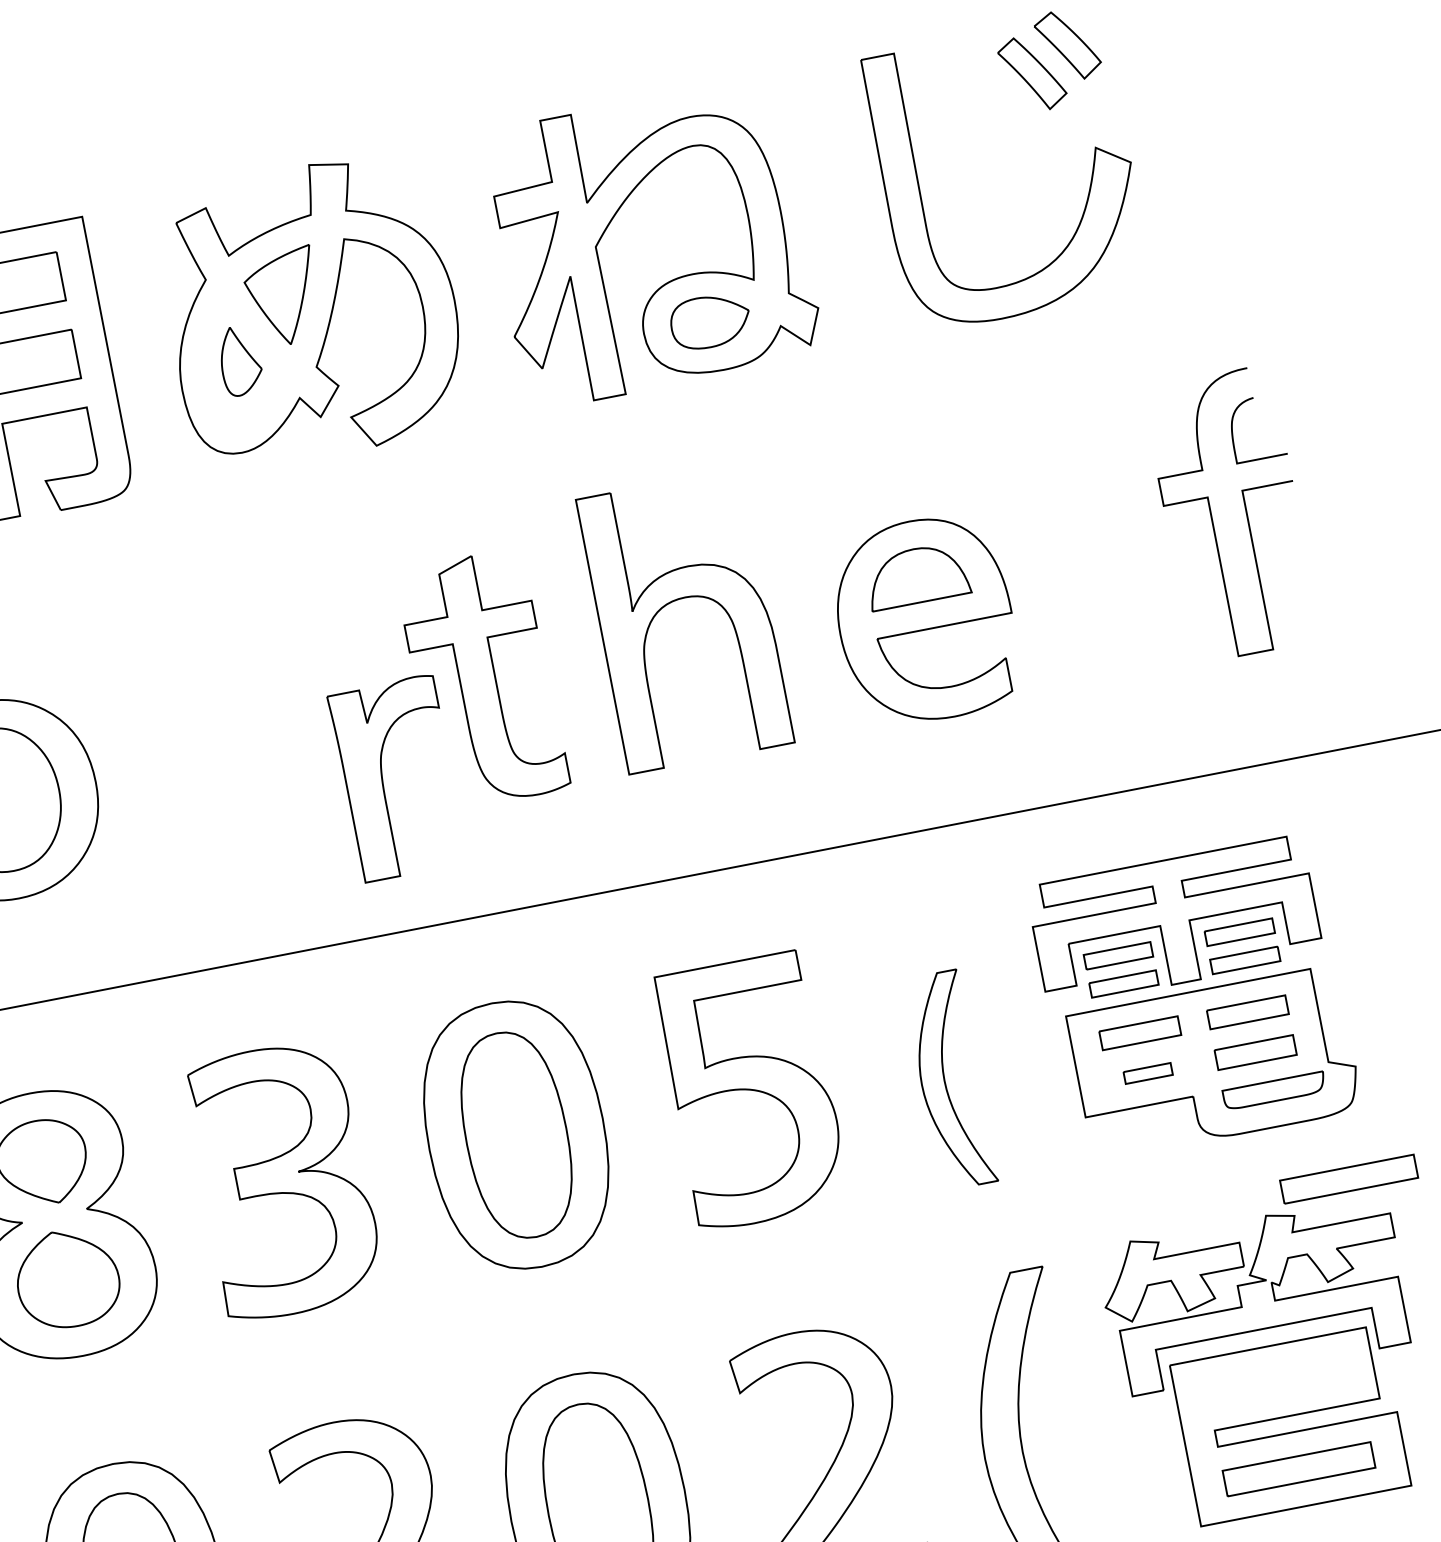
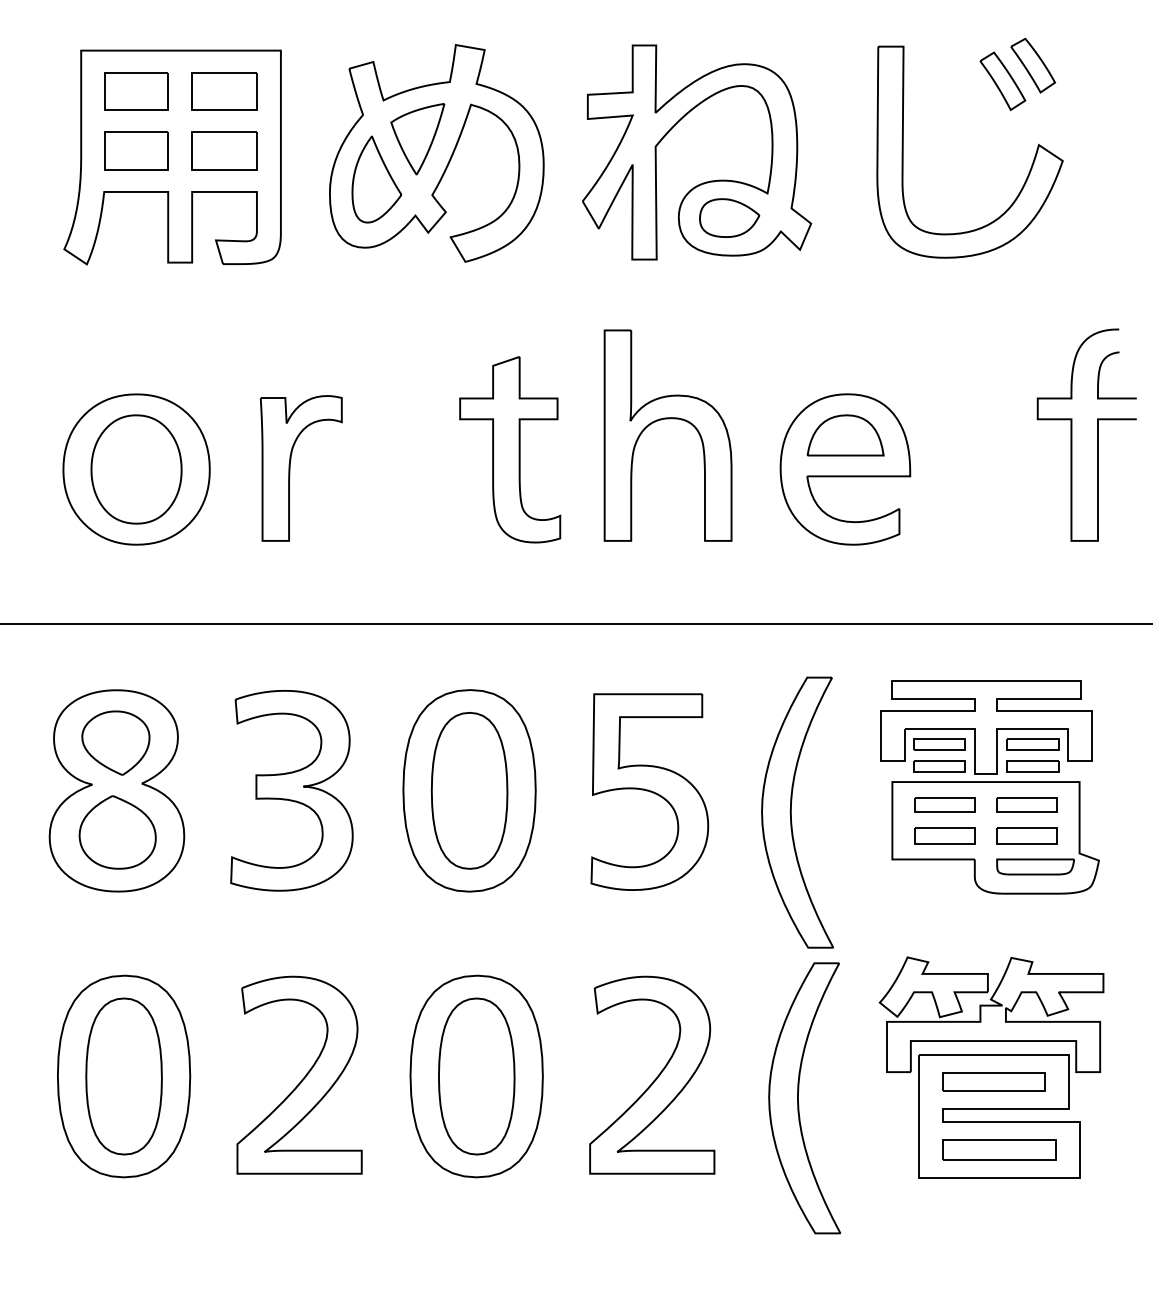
part: (239, 360) -> (376, 179), size x1.67
part: (383, 781) -> (290, 468), moved
part: (1147, 1072) -> (944, 835), size x1.67
part: (949, 1080) -> (797, 812), size x1.67
part: (1348, 1178) -> (993, 1081), moved

